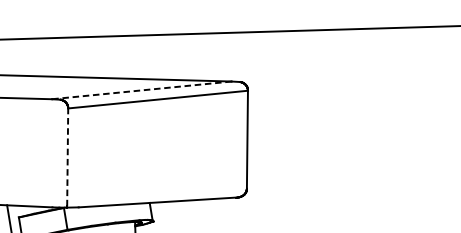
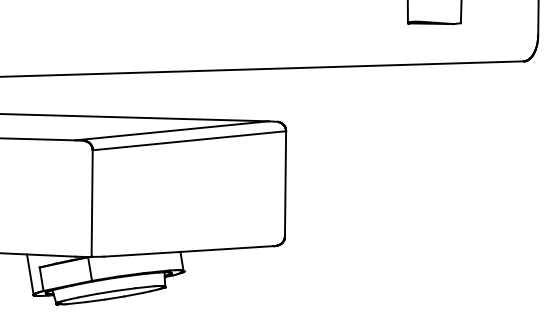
line: (141, 90) -> (171, 130), dashed -> solid
line: (67, 157) -> (92, 202), dashed -> solid

